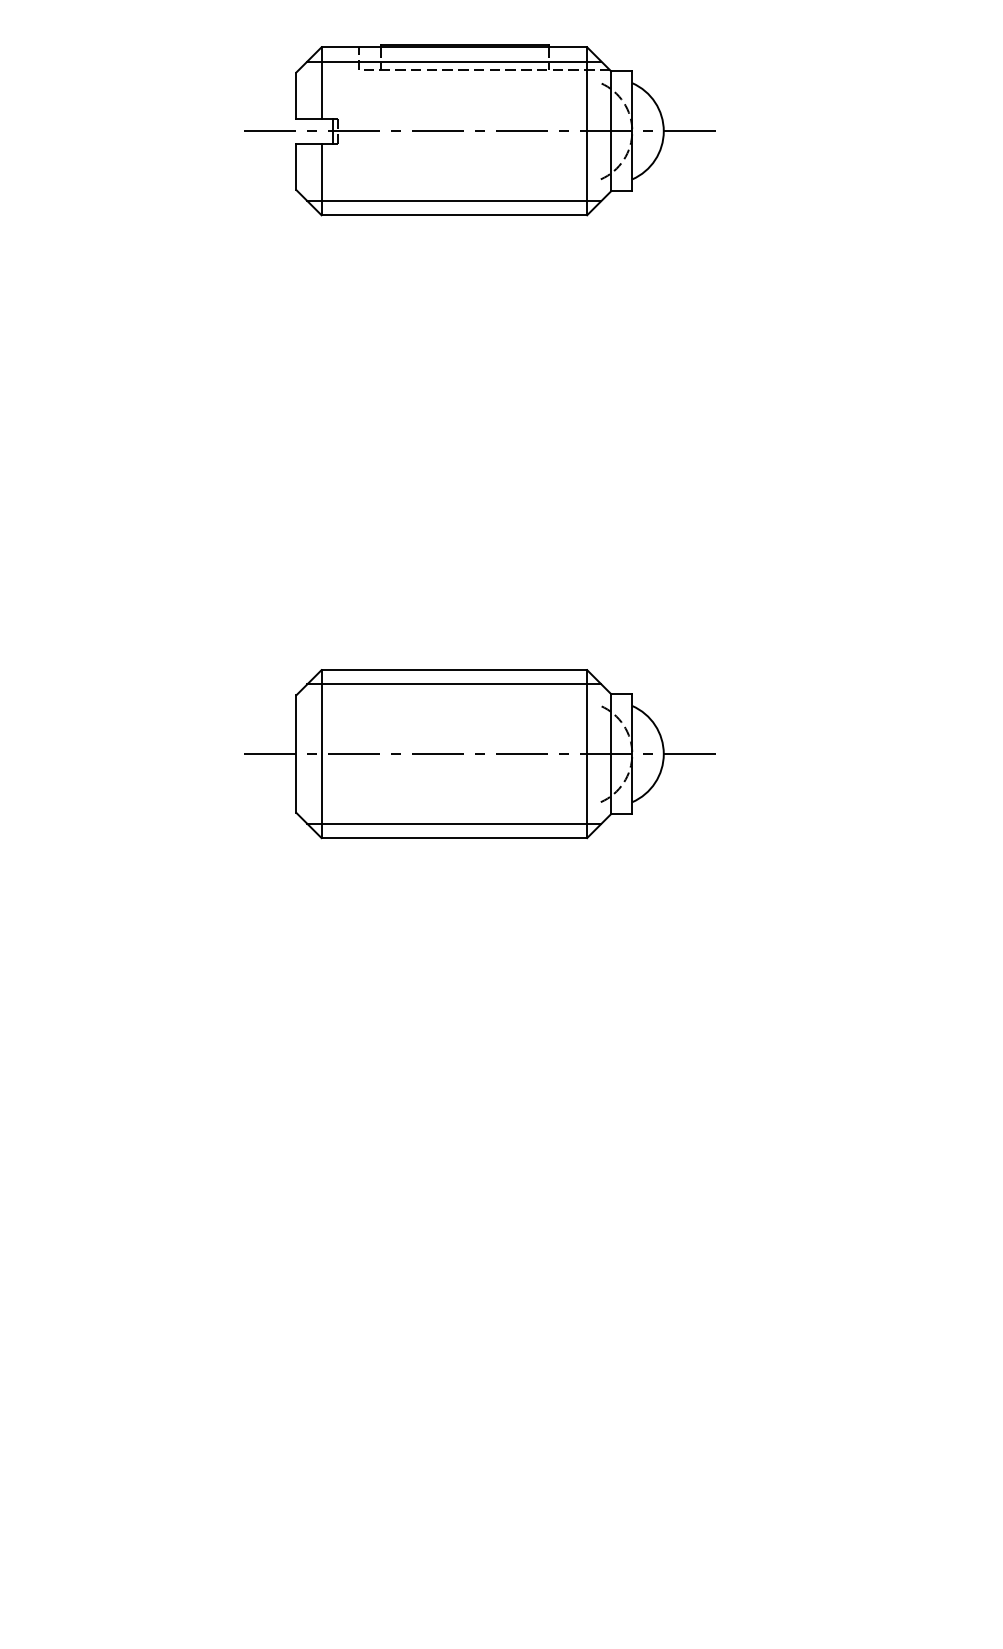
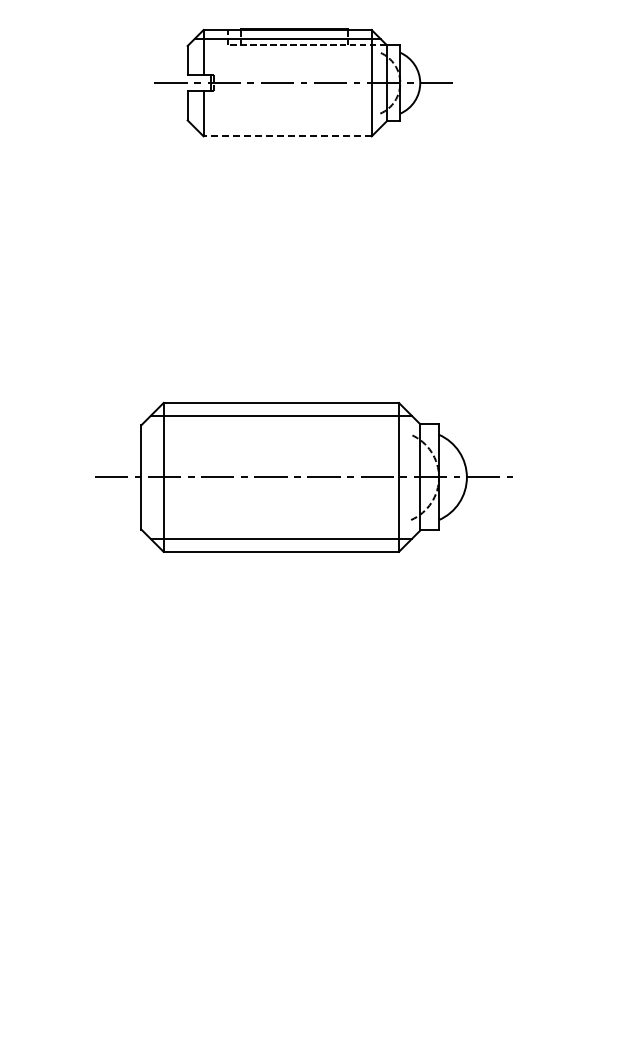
line: (454, 201) -> (287, 127), removed
line: (454, 215) -> (287, 136), solid -> dashed
part: (479, 754) -> (303, 477), size x1.4

